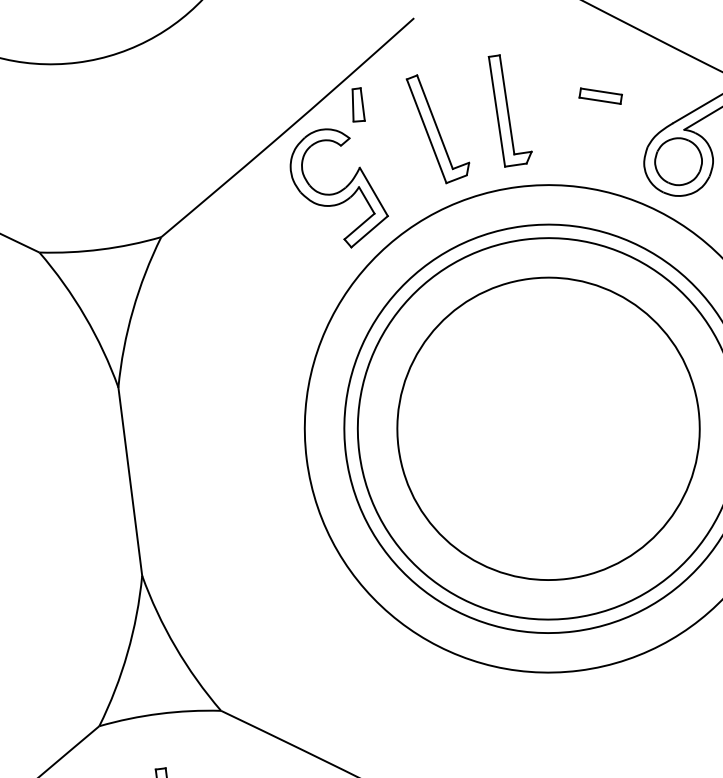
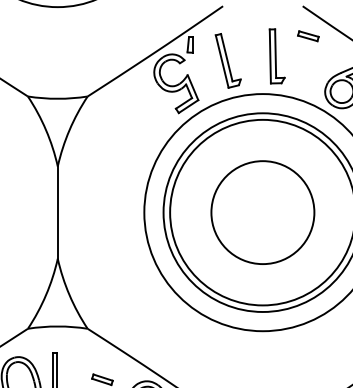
part: (601, 96) -> (308, 36), moved
part: (509, 110) -> (276, 56), moved
circle: (547, 428) -> (262, 212), size x0.7

